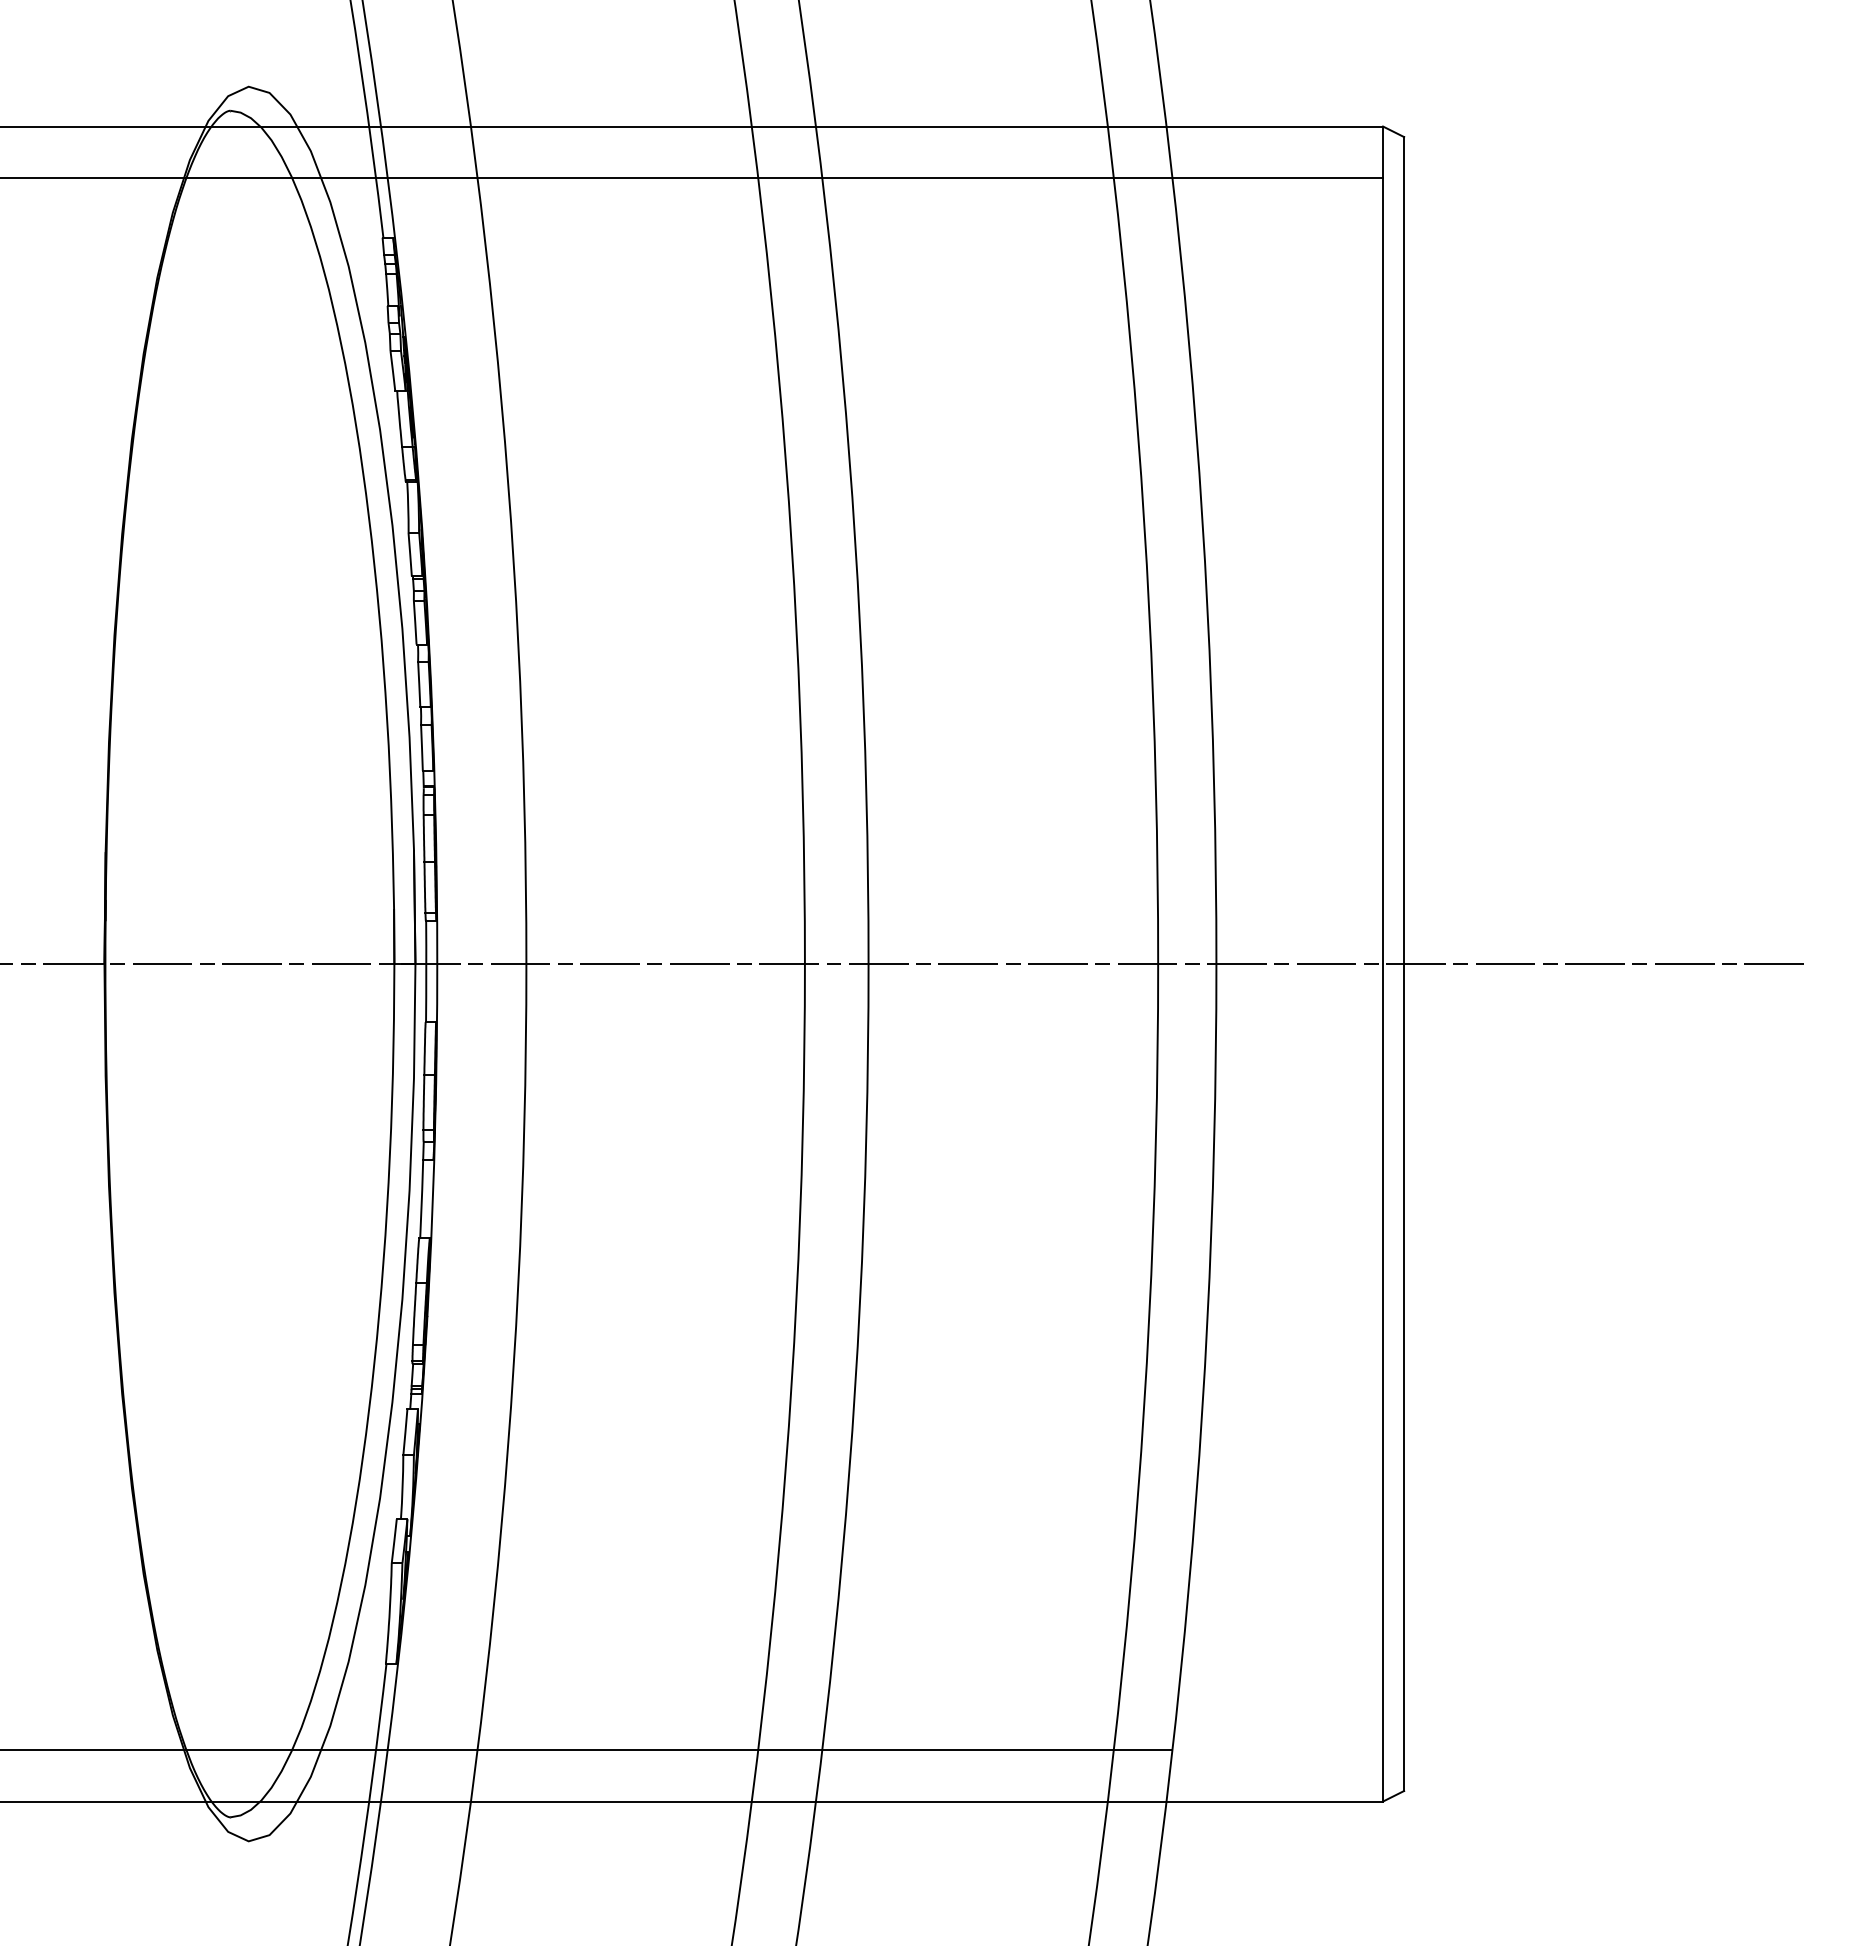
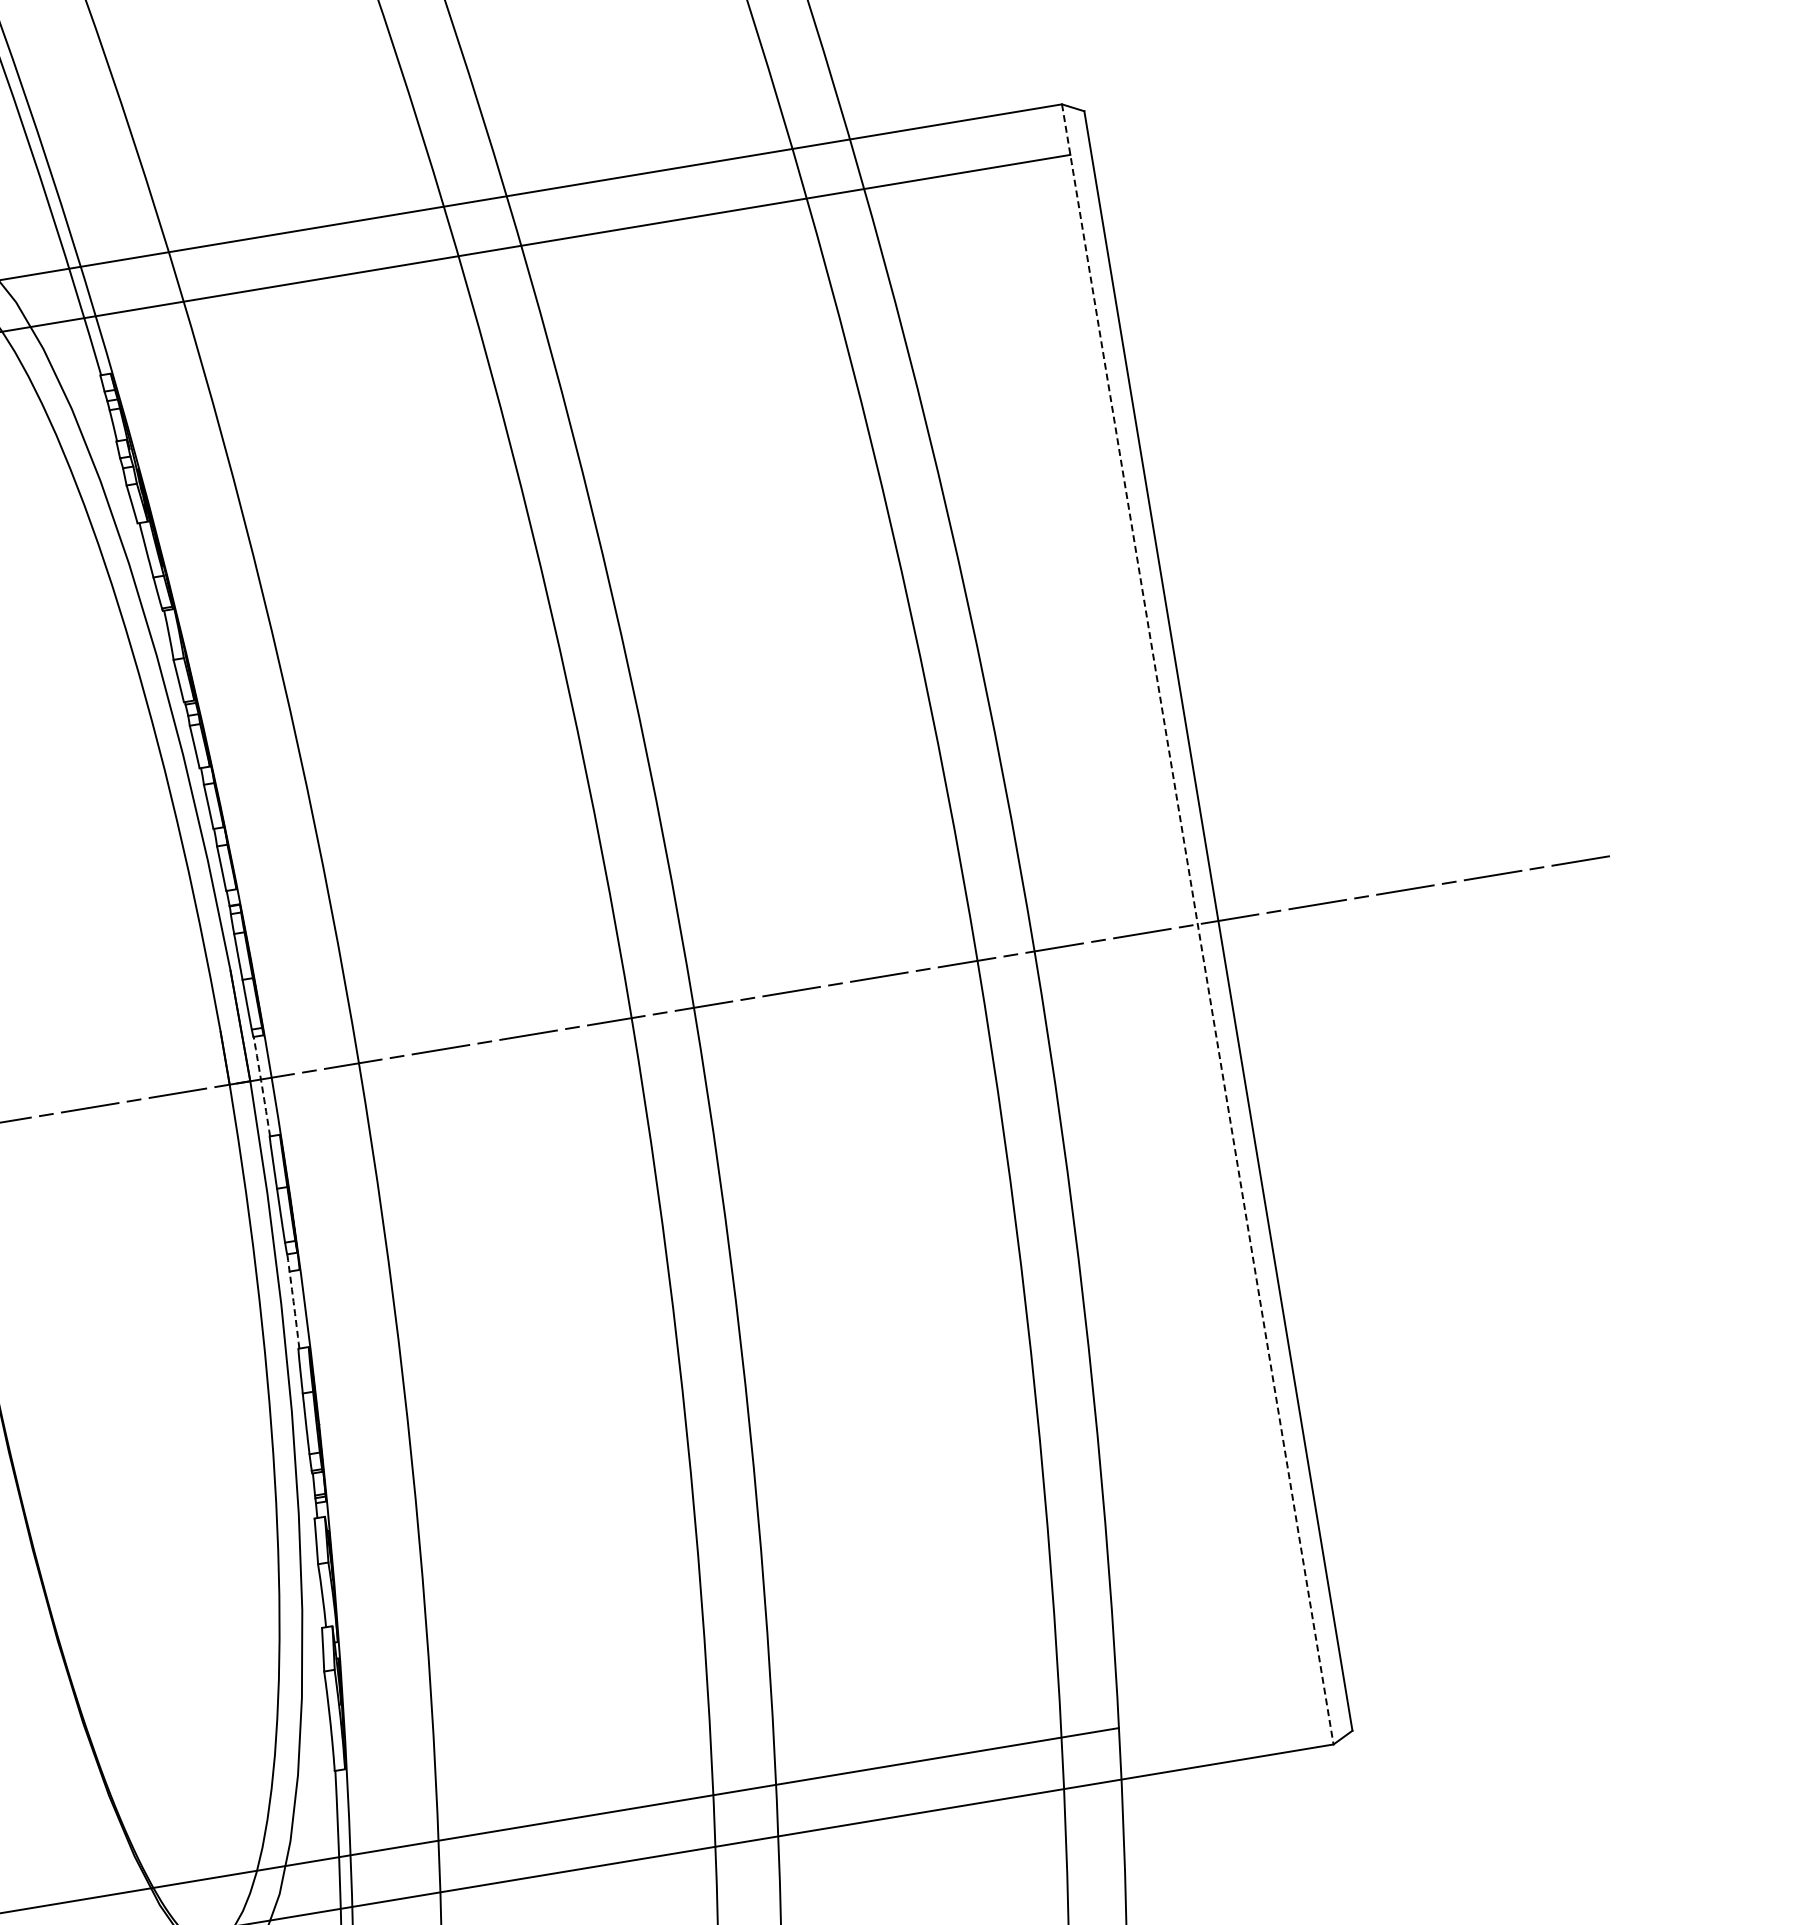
line: (1383, 964) -> (1198, 924), solid -> dashed
arc: (426, 971) -> (262, 1086), solid -> dashed
arc: (422, 1190) -> (293, 1301), solid -> dashed

